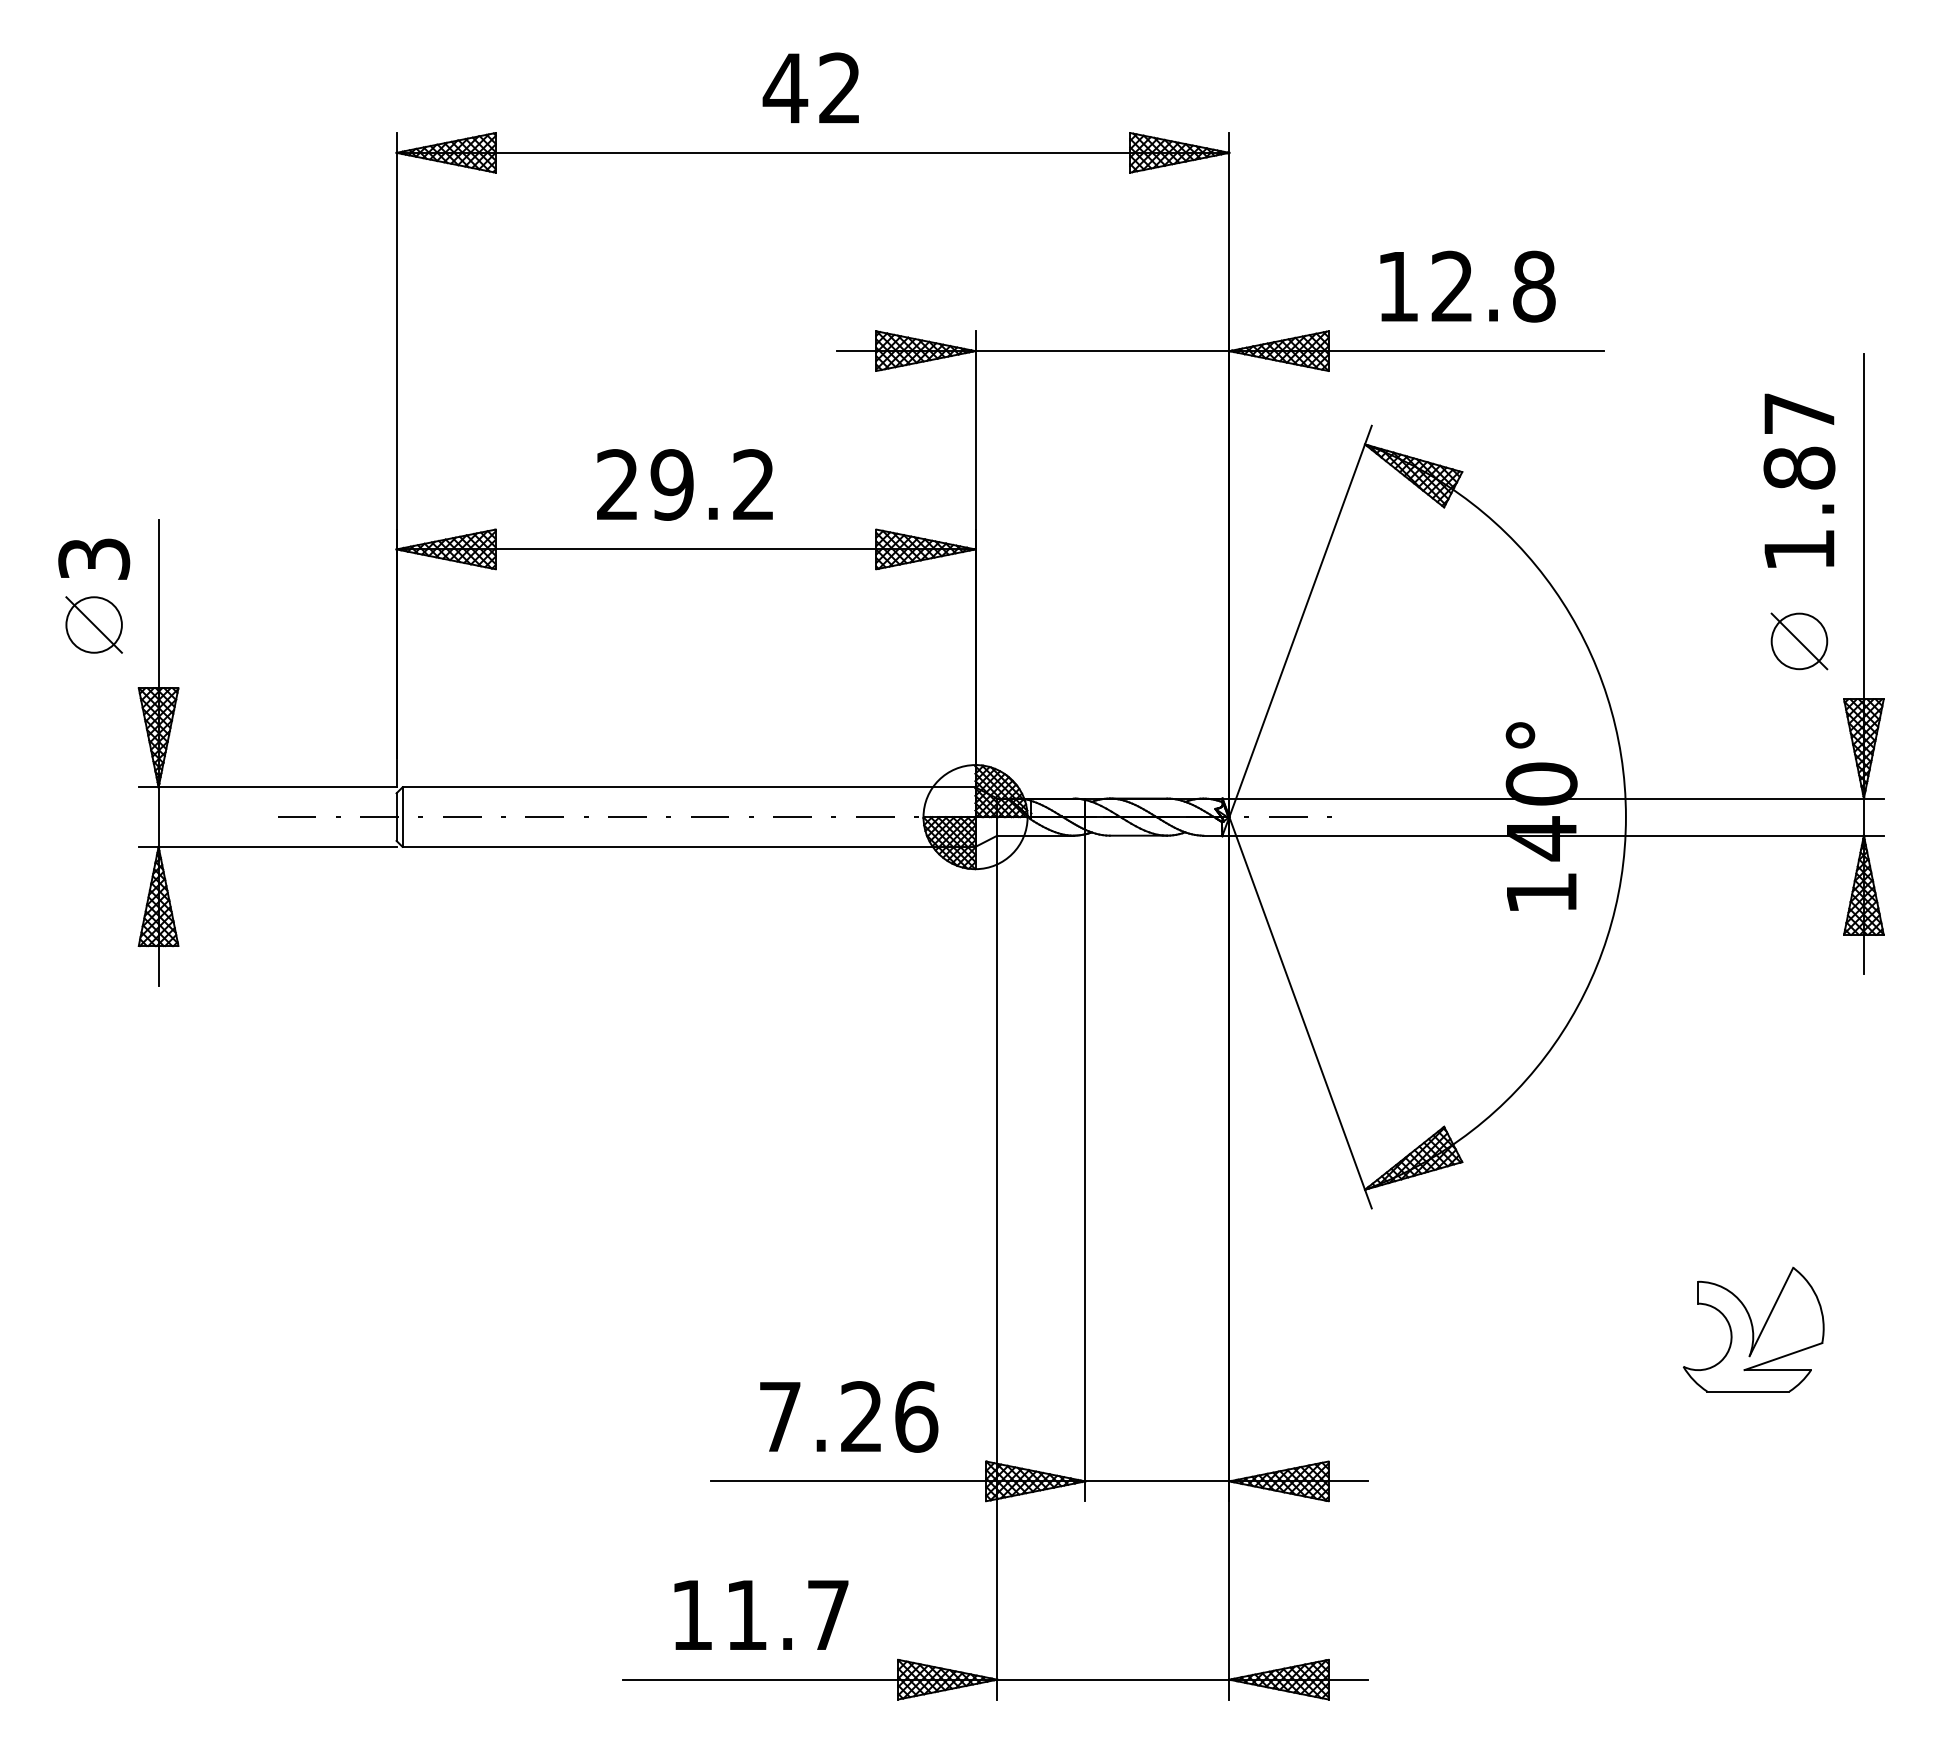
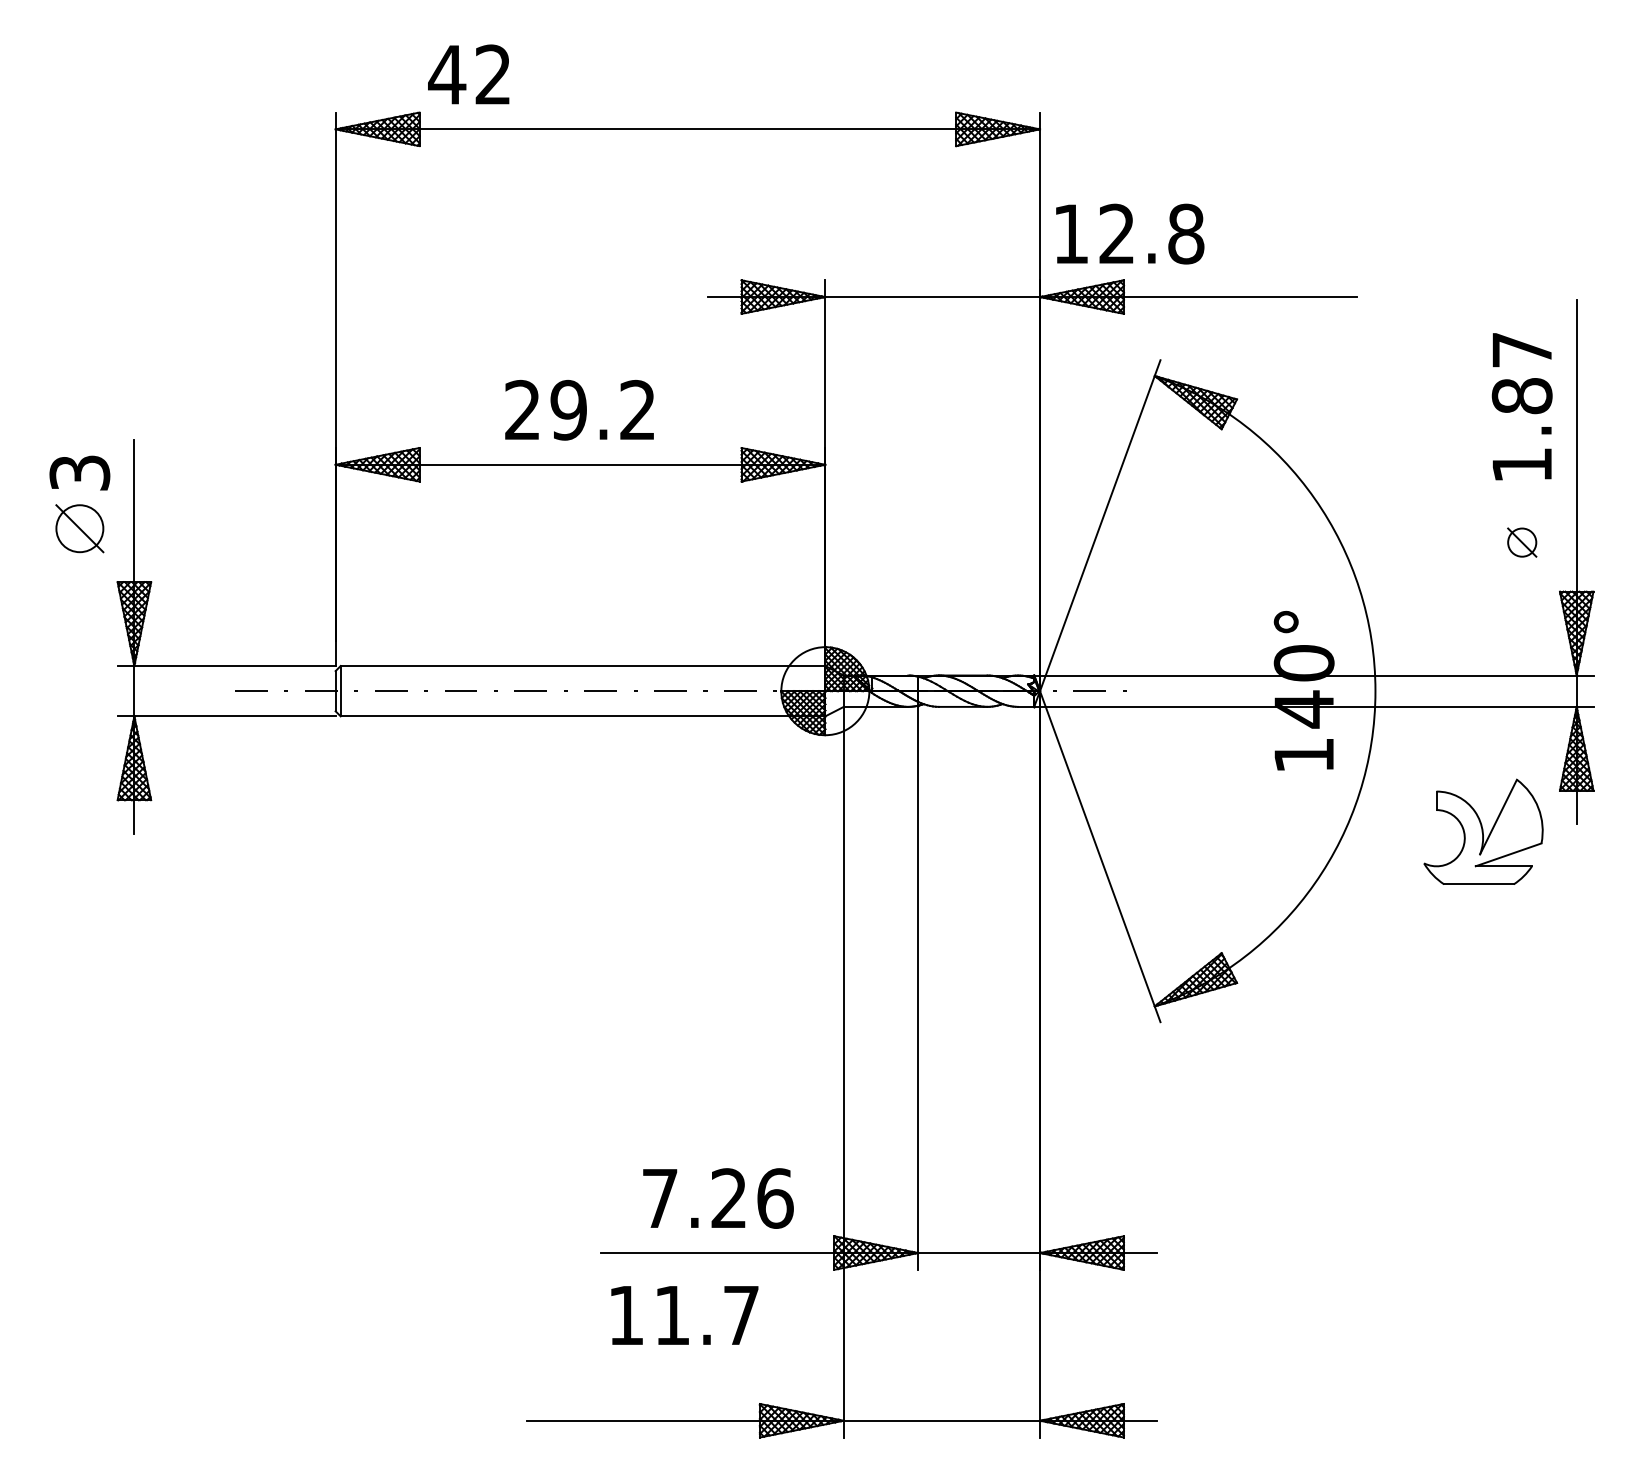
text: (810, 87) -> (468, 74), moved
text: (1467, 286) -> (1129, 233), moved
part: (1799, 641) -> (1522, 542), size x0.6
part: (1753, 1329) -> (1483, 831), moved
text: (761, 1614) -> (684, 1314), moved

